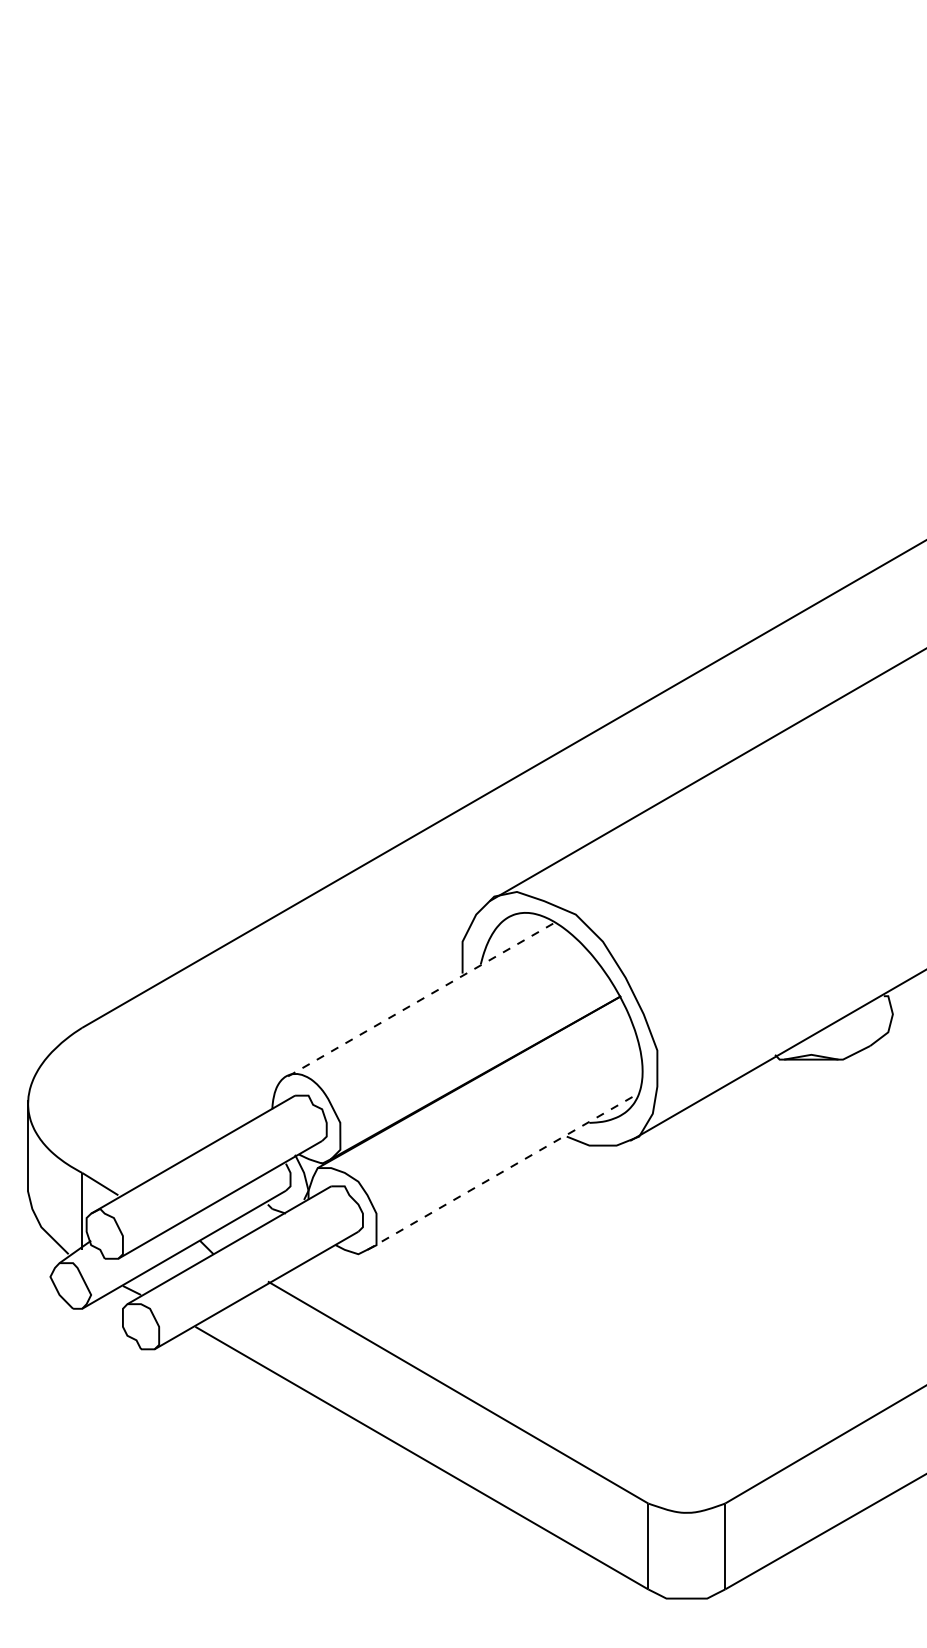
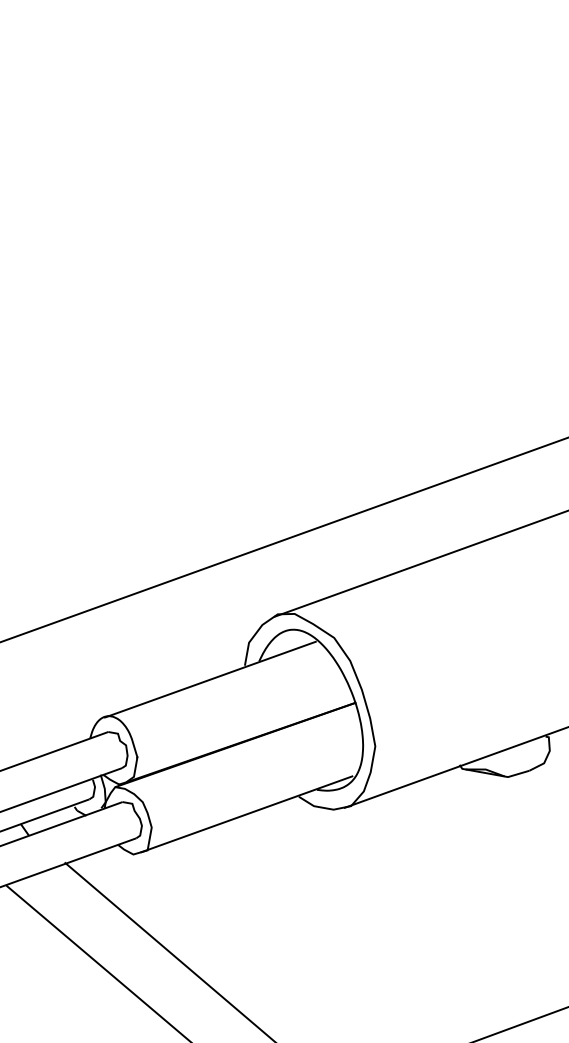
line: (419, 1000) -> (210, 679), dashed -> solid
line: (501, 1172) -> (247, 814), dashed -> solid

